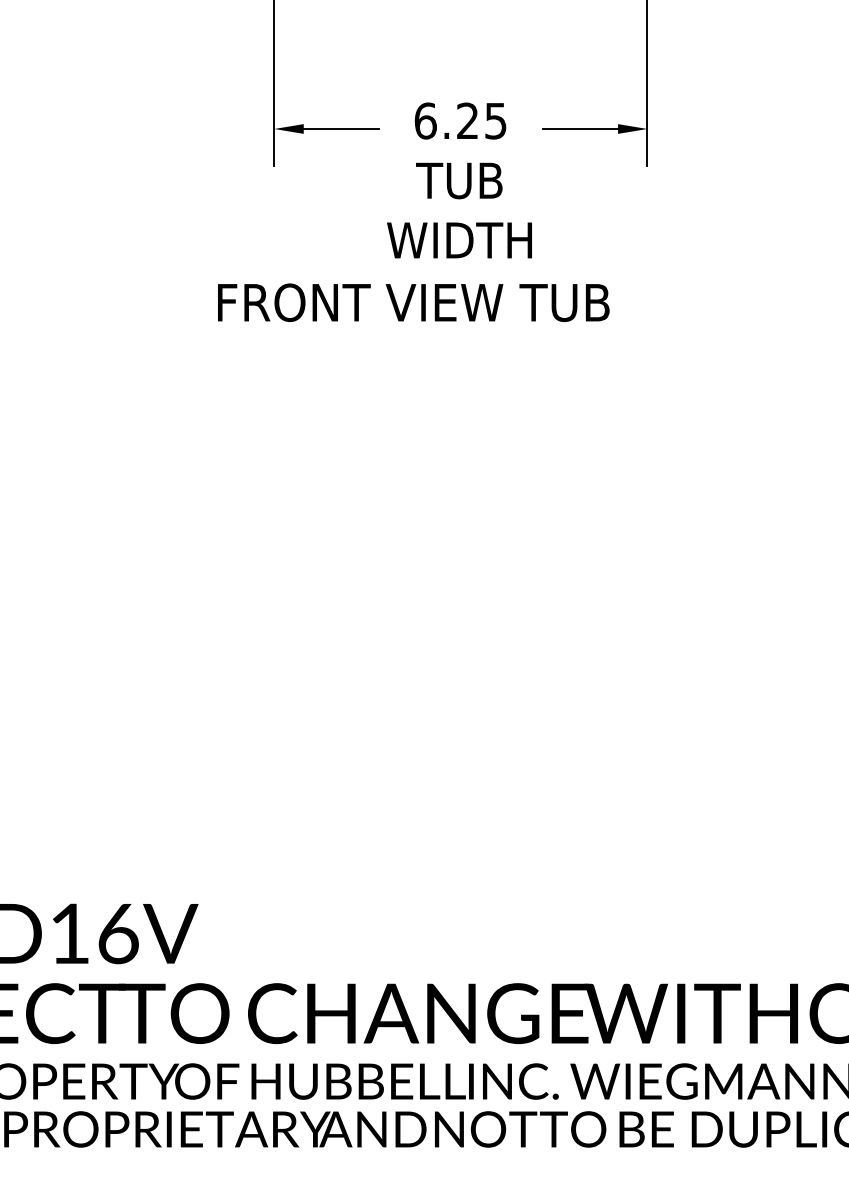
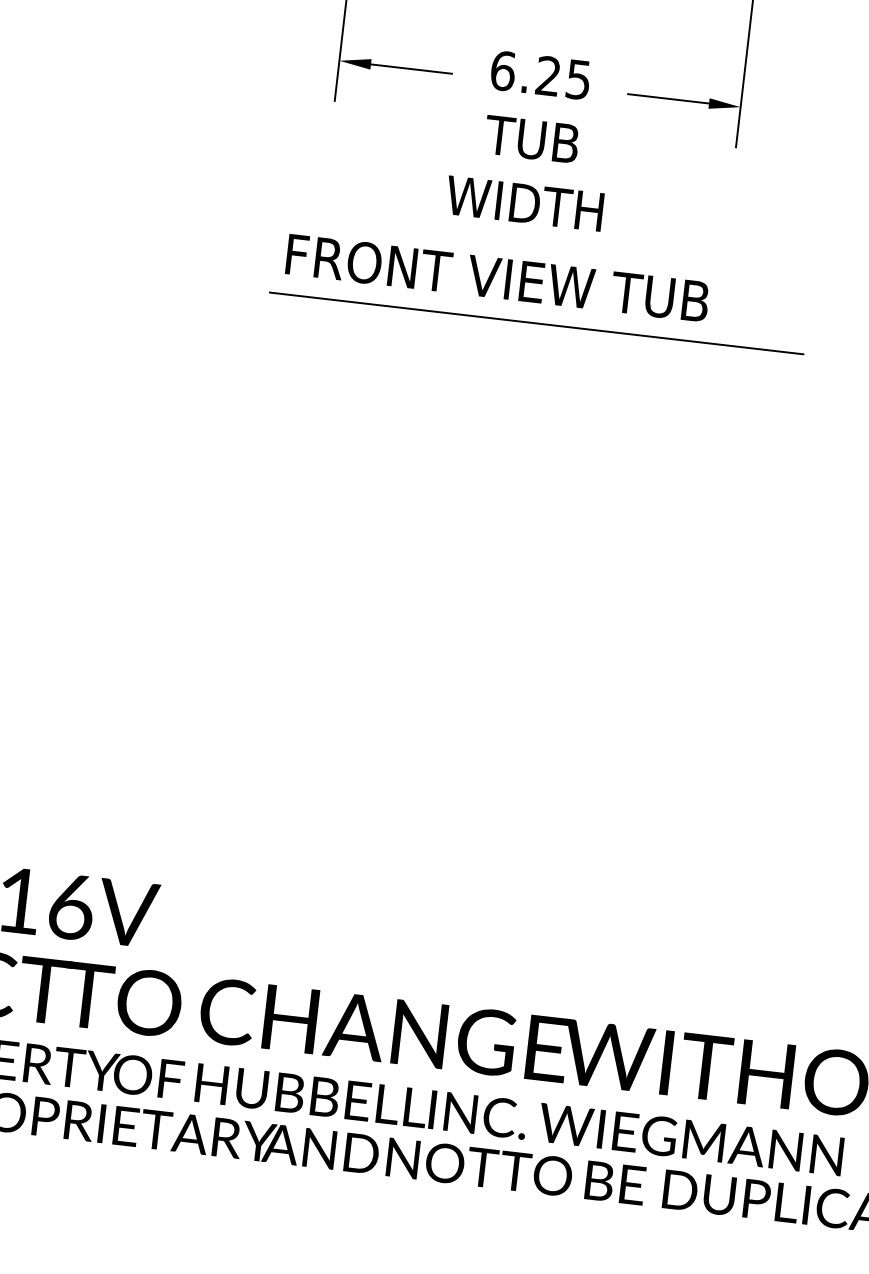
text: (413, 302) -> (497, 277), moved
line: (483, 349) -> (536, 323), added

